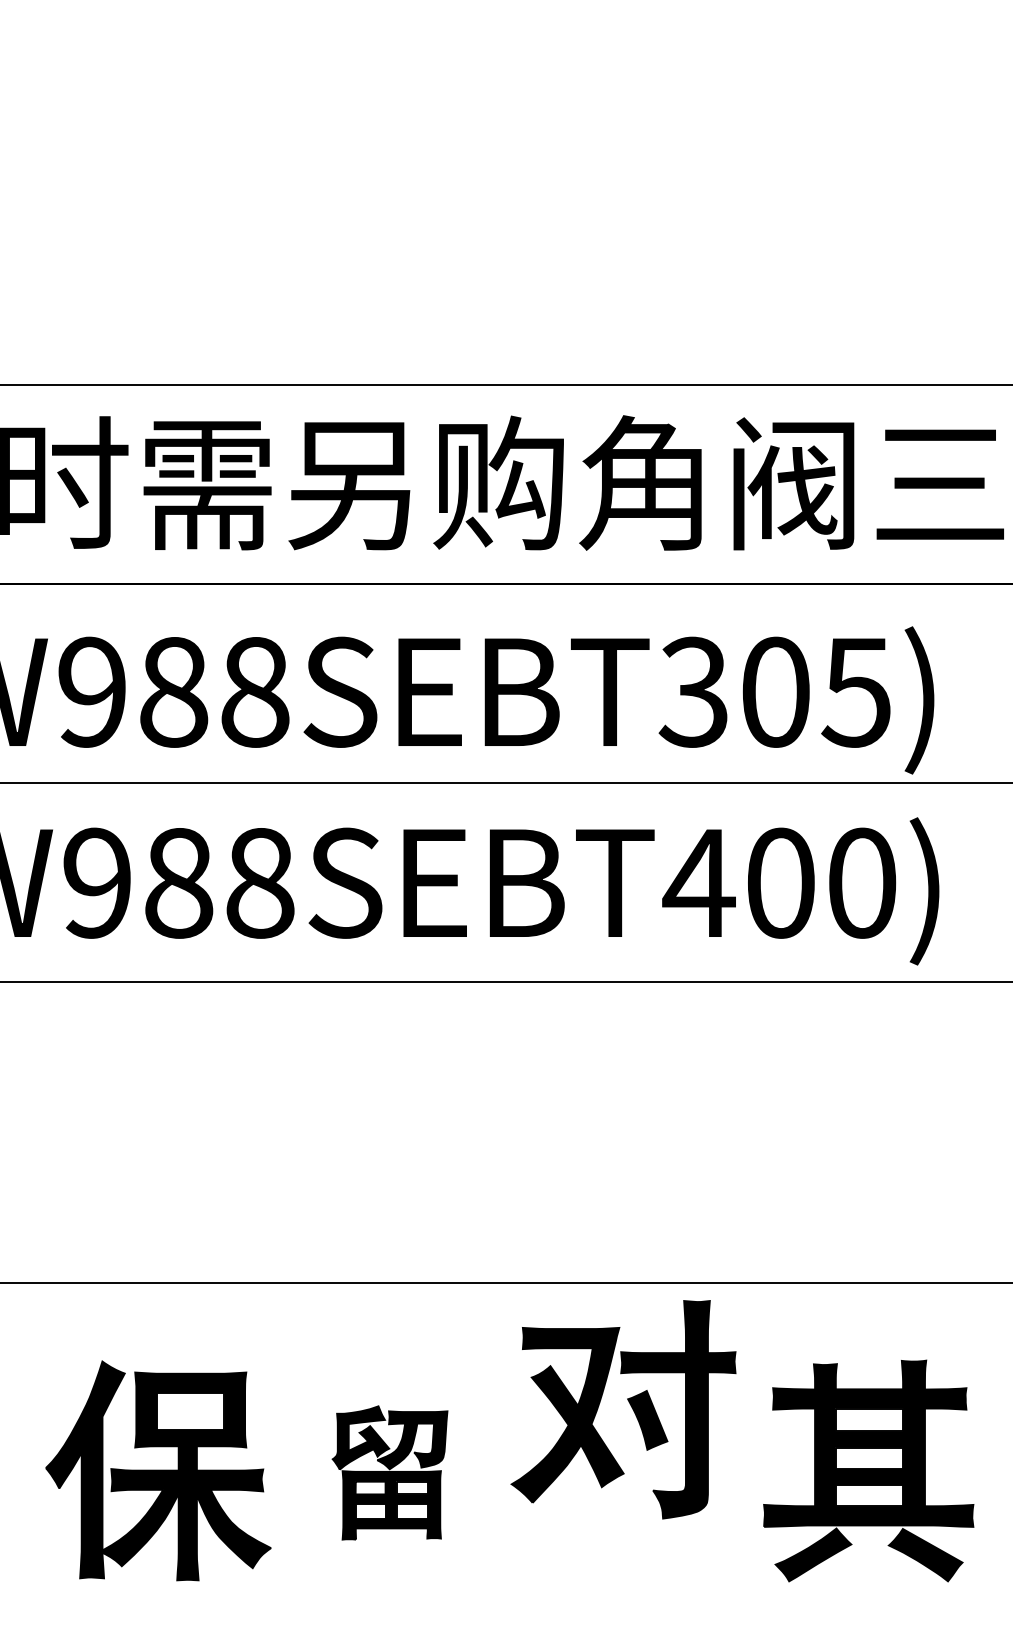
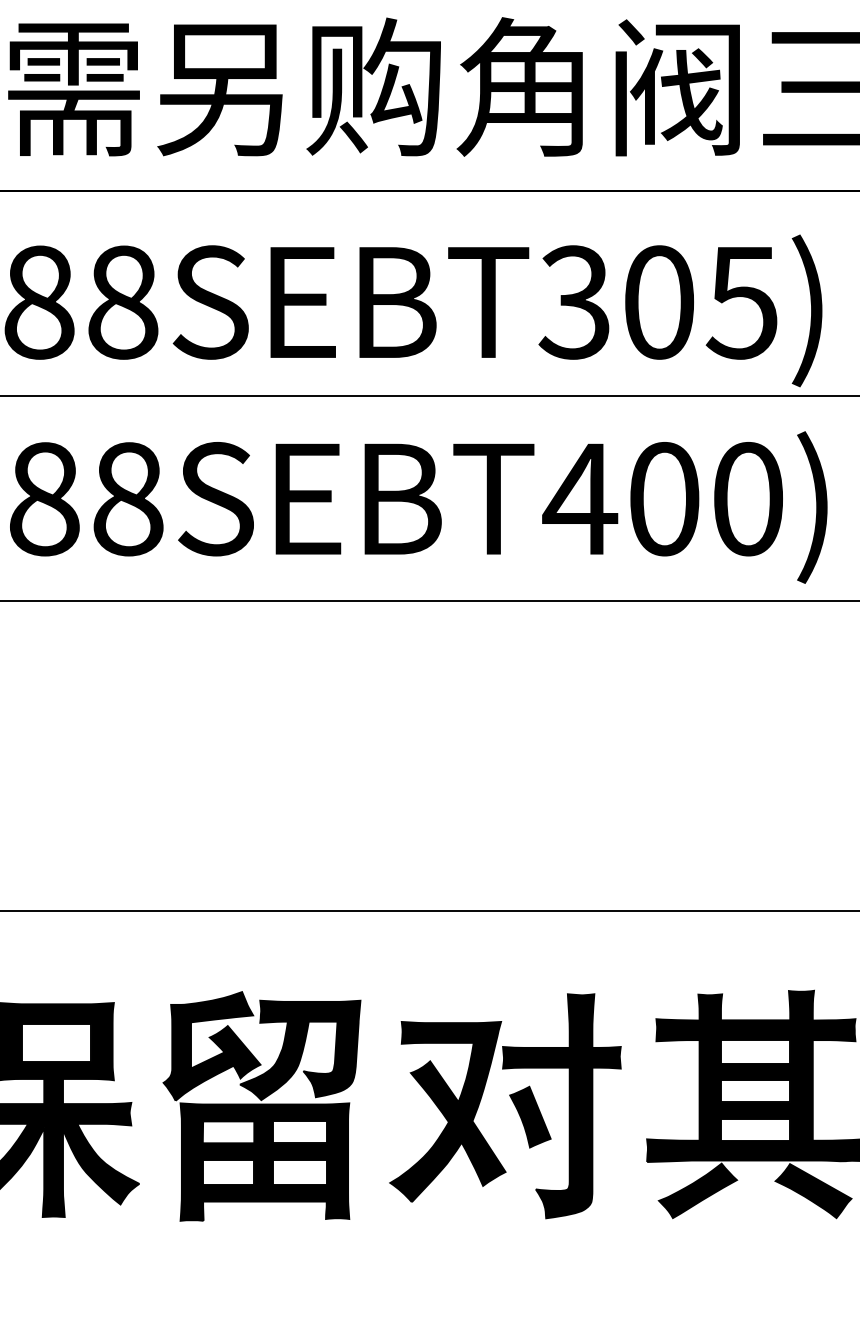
part: (629, 1404) -> (511, 1100), moved
part: (389, 1472) -> (261, 1105), size x1.67

